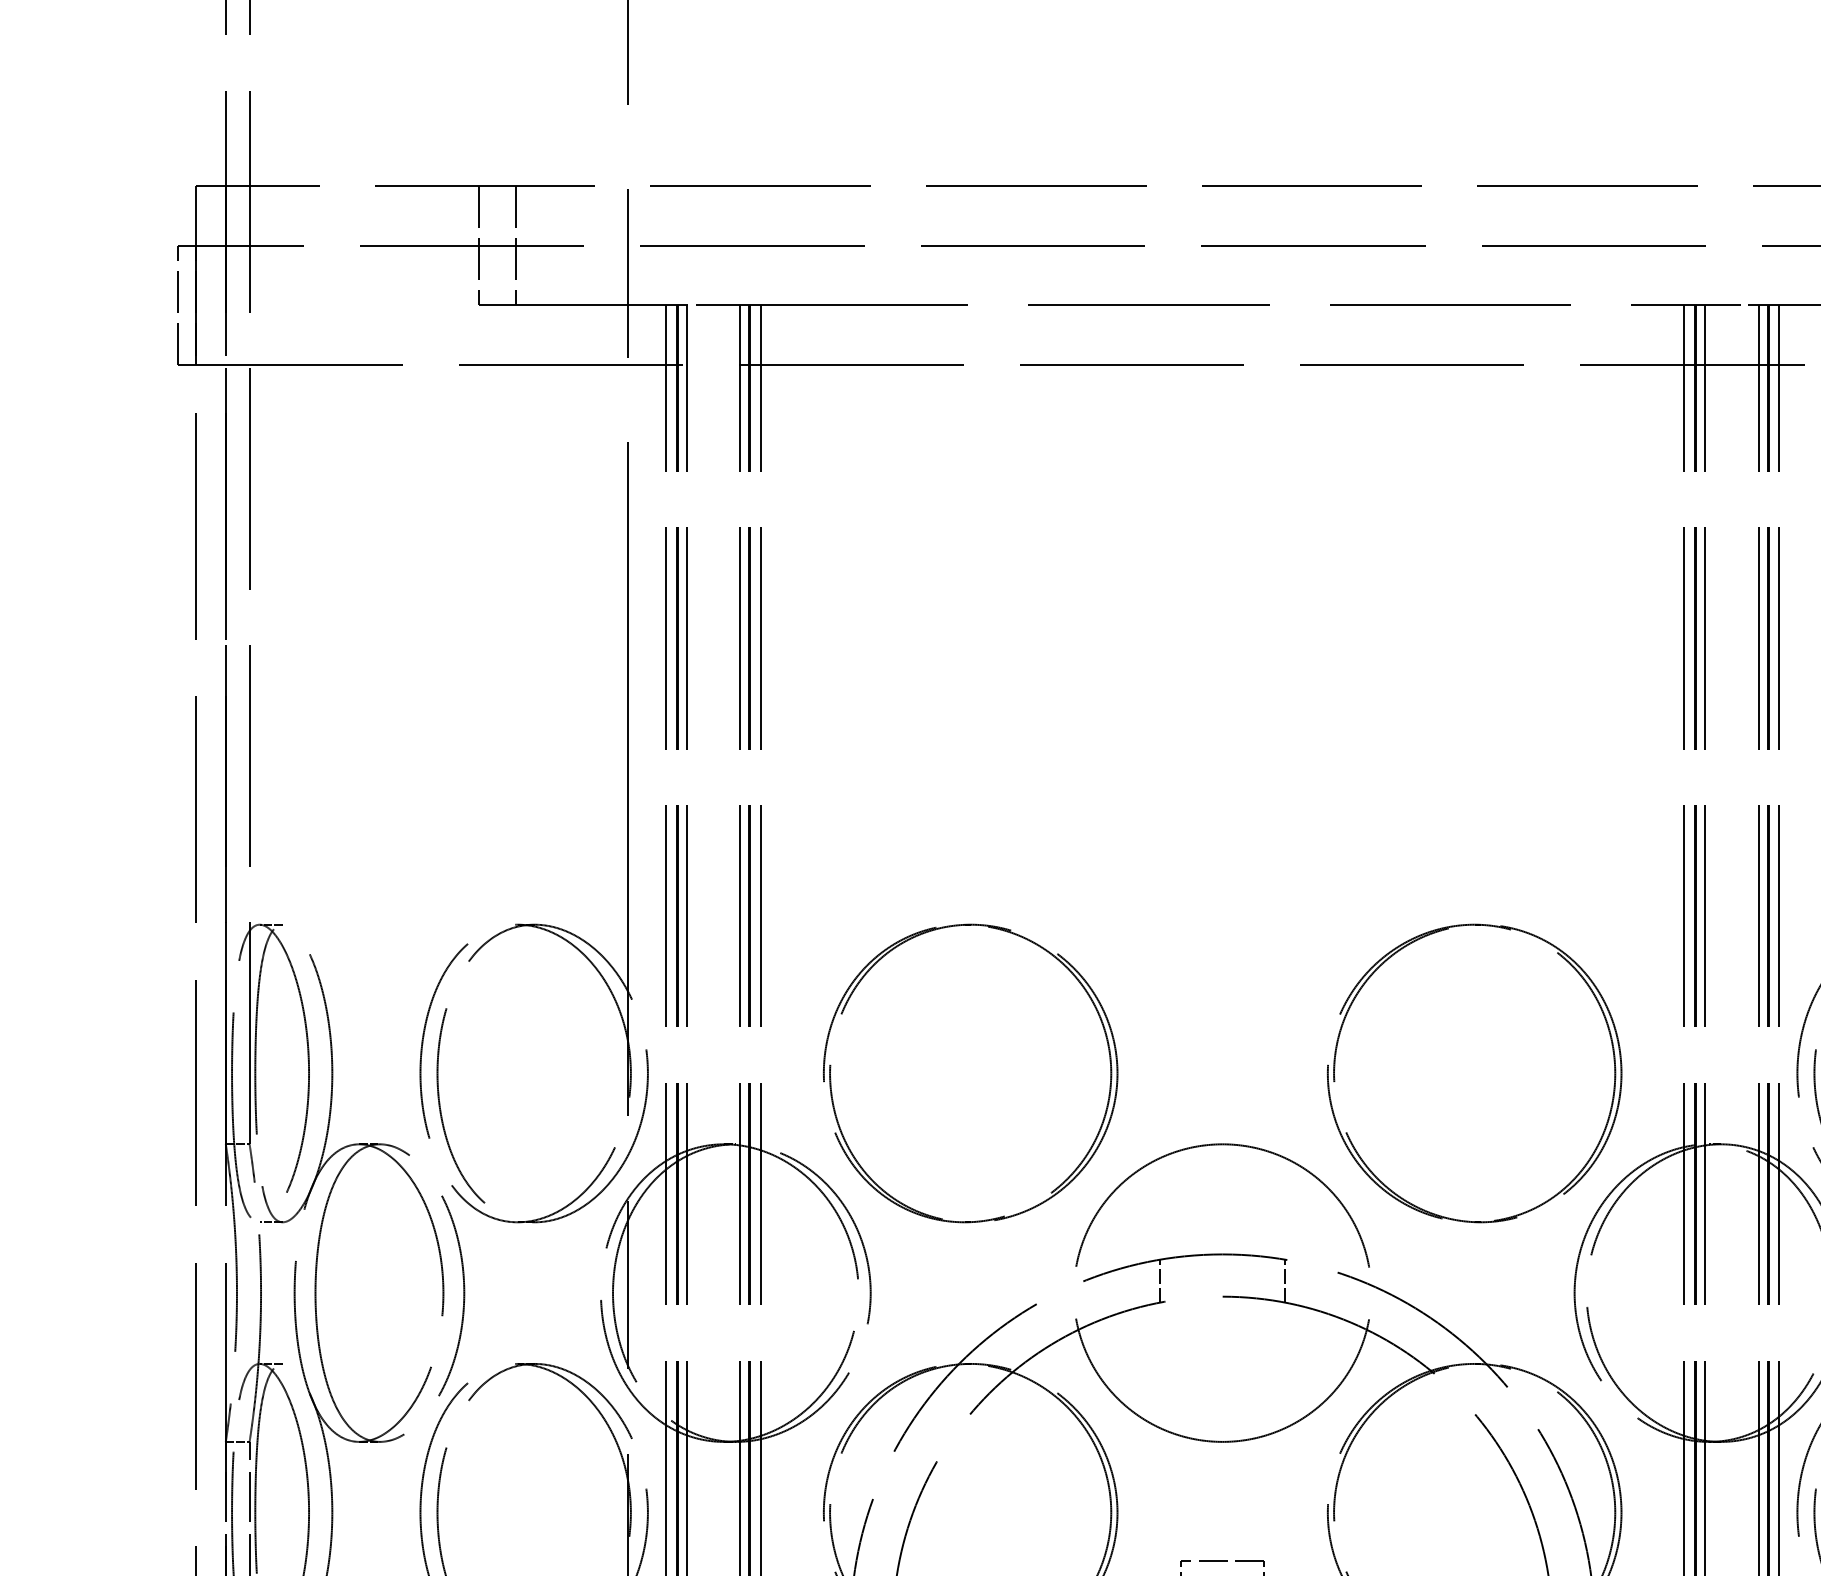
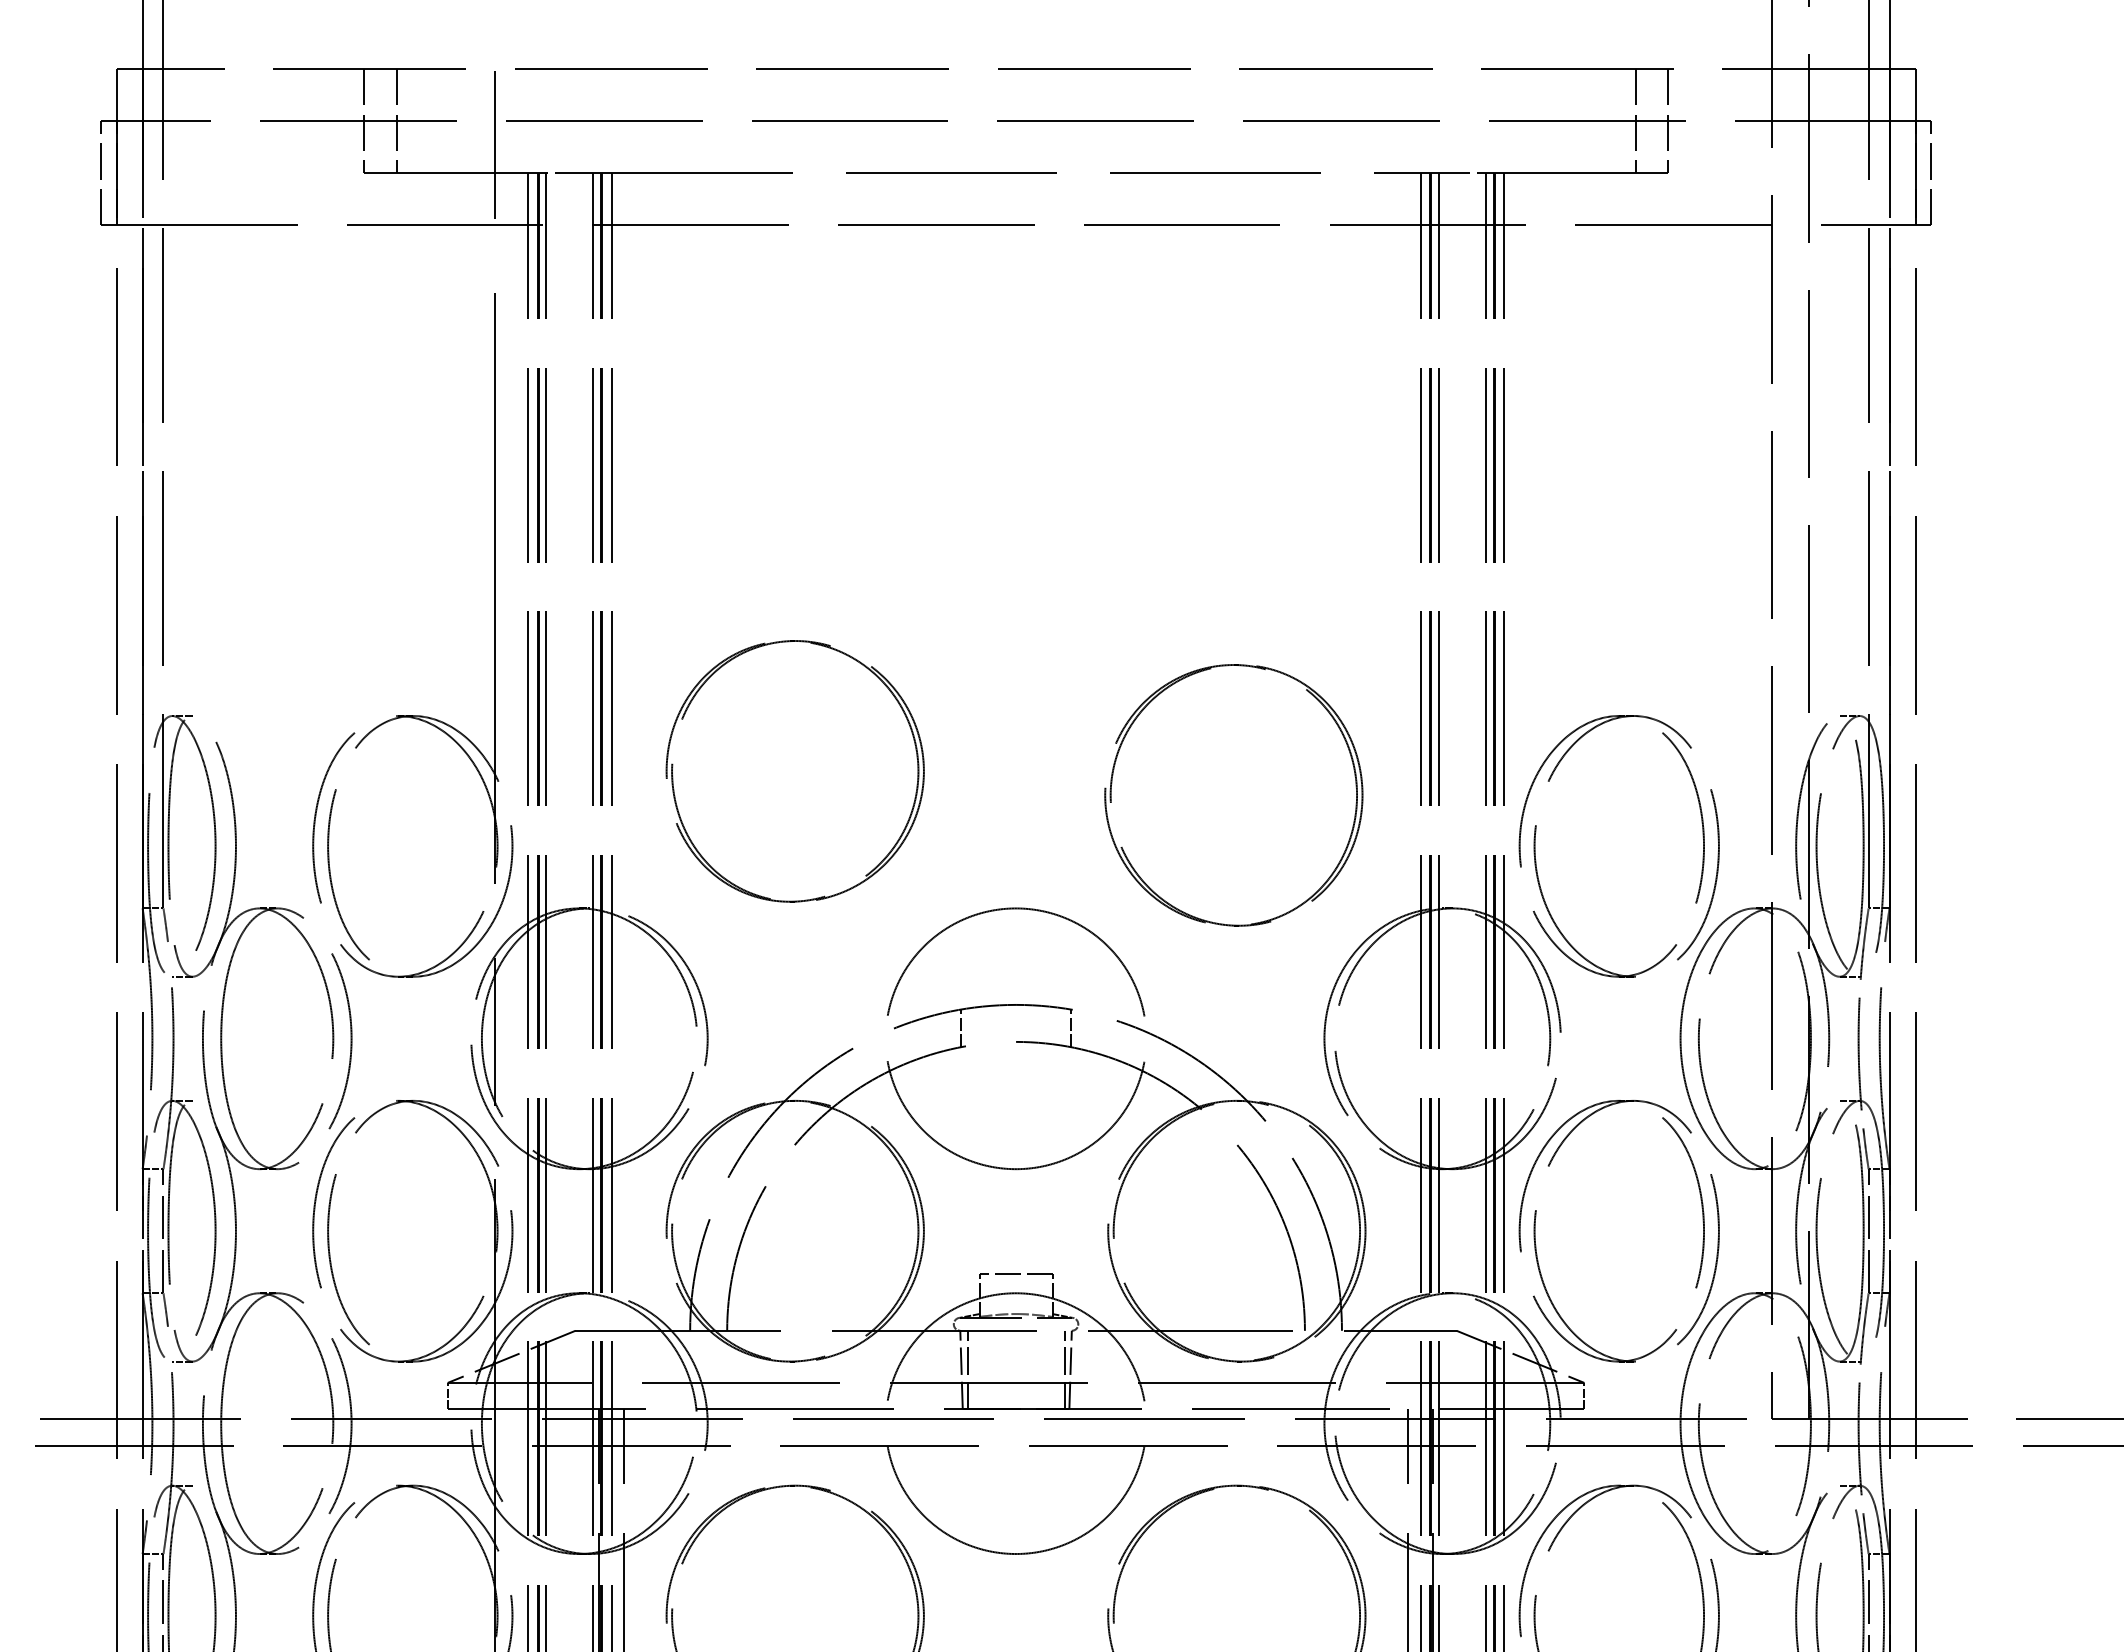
part: (1336, 1059) -> (1112, 783), moved
part: (831, 1067) -> (673, 766), moved

